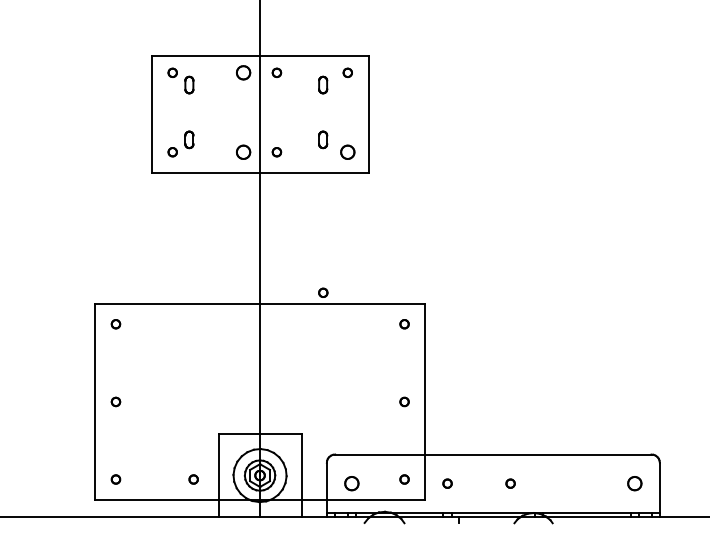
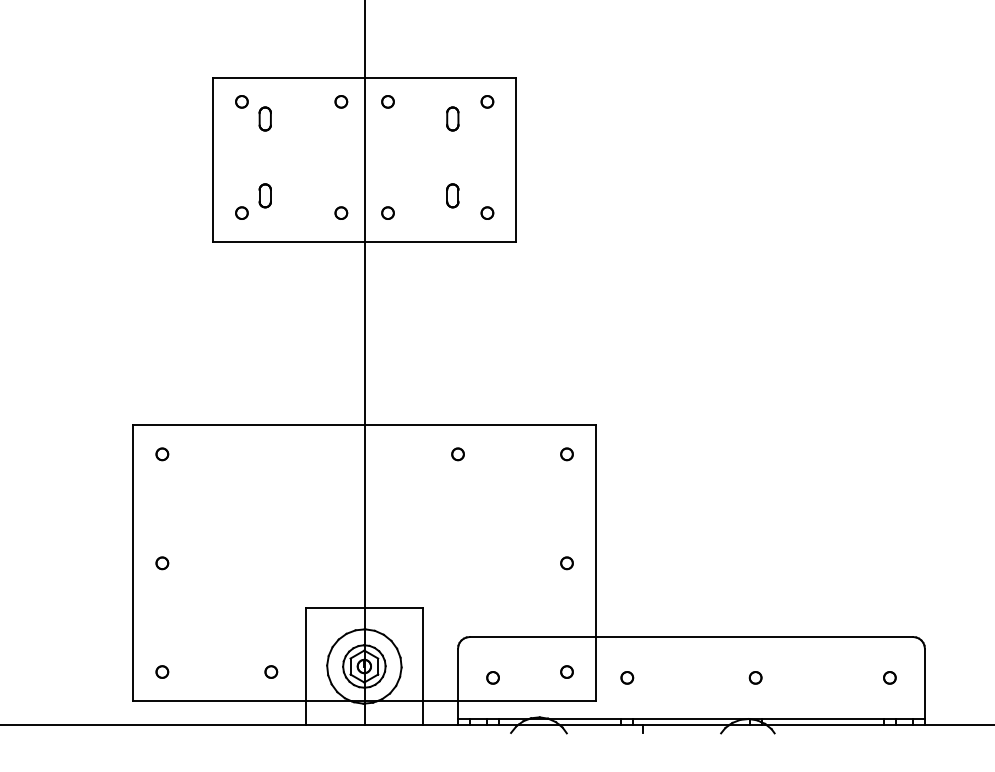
part: (243, 72) -> (341, 101), size x0.62
part: (243, 151) -> (341, 212), size x0.62
part: (347, 151) -> (487, 212), size x0.62
part: (322, 292) -> (457, 454), moved
part: (351, 483) -> (492, 677), size x0.62
part: (510, 483) -> (755, 677), moved
part: (634, 483) -> (889, 677), size x0.62

